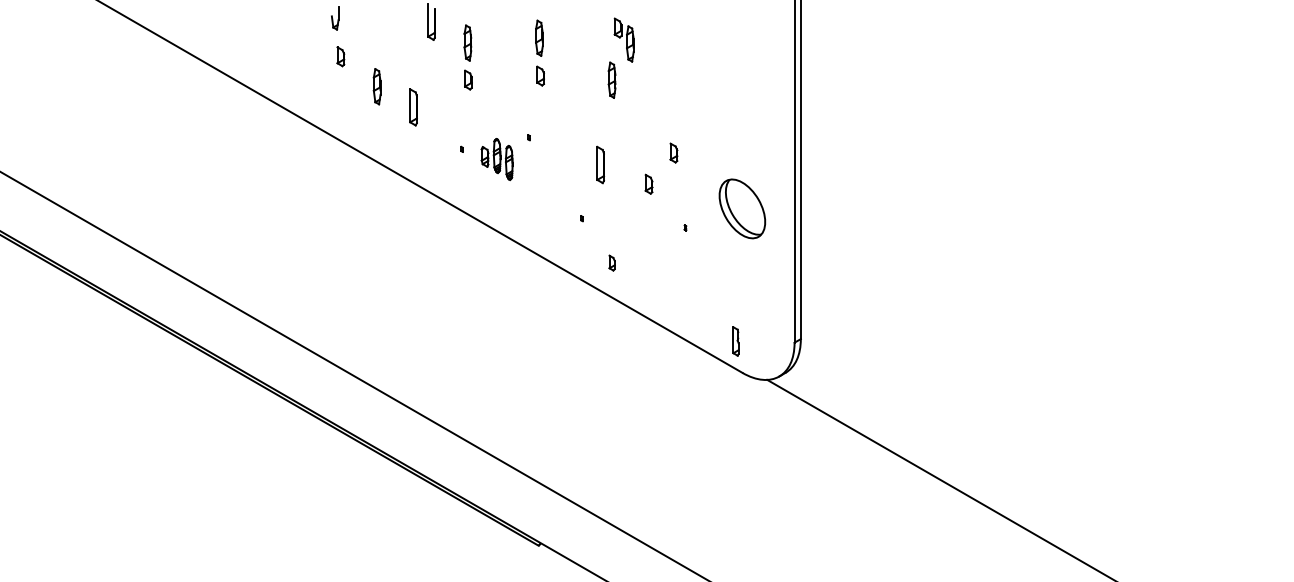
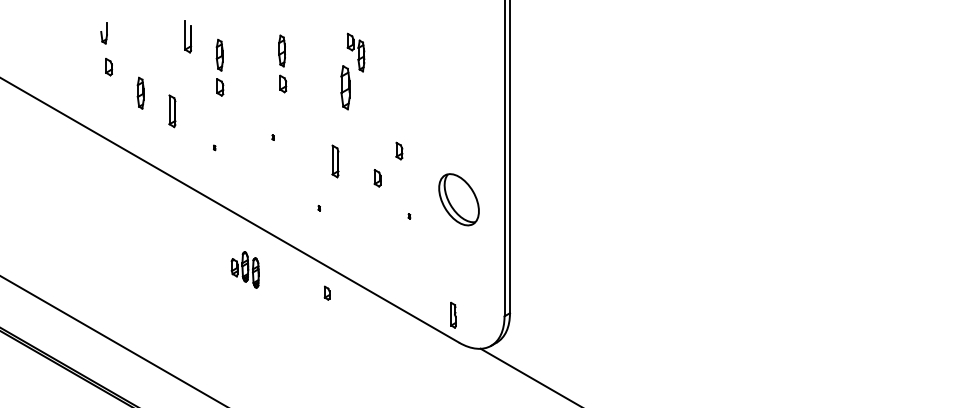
part: (611, 79) -> (344, 86), size x1.4
part: (496, 159) -> (244, 269), moved
part: (611, 262) -> (326, 292), moved

